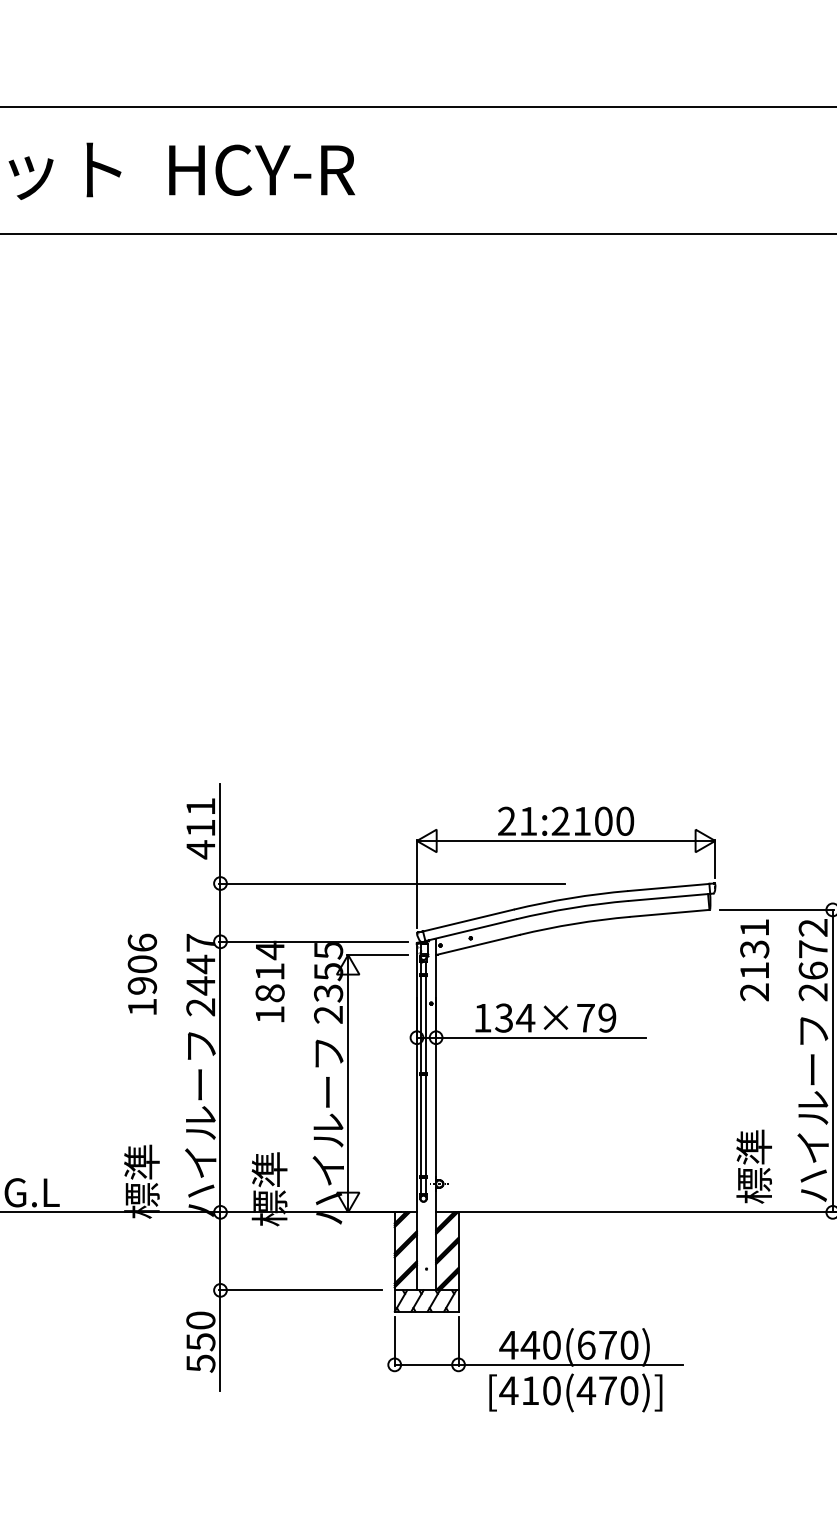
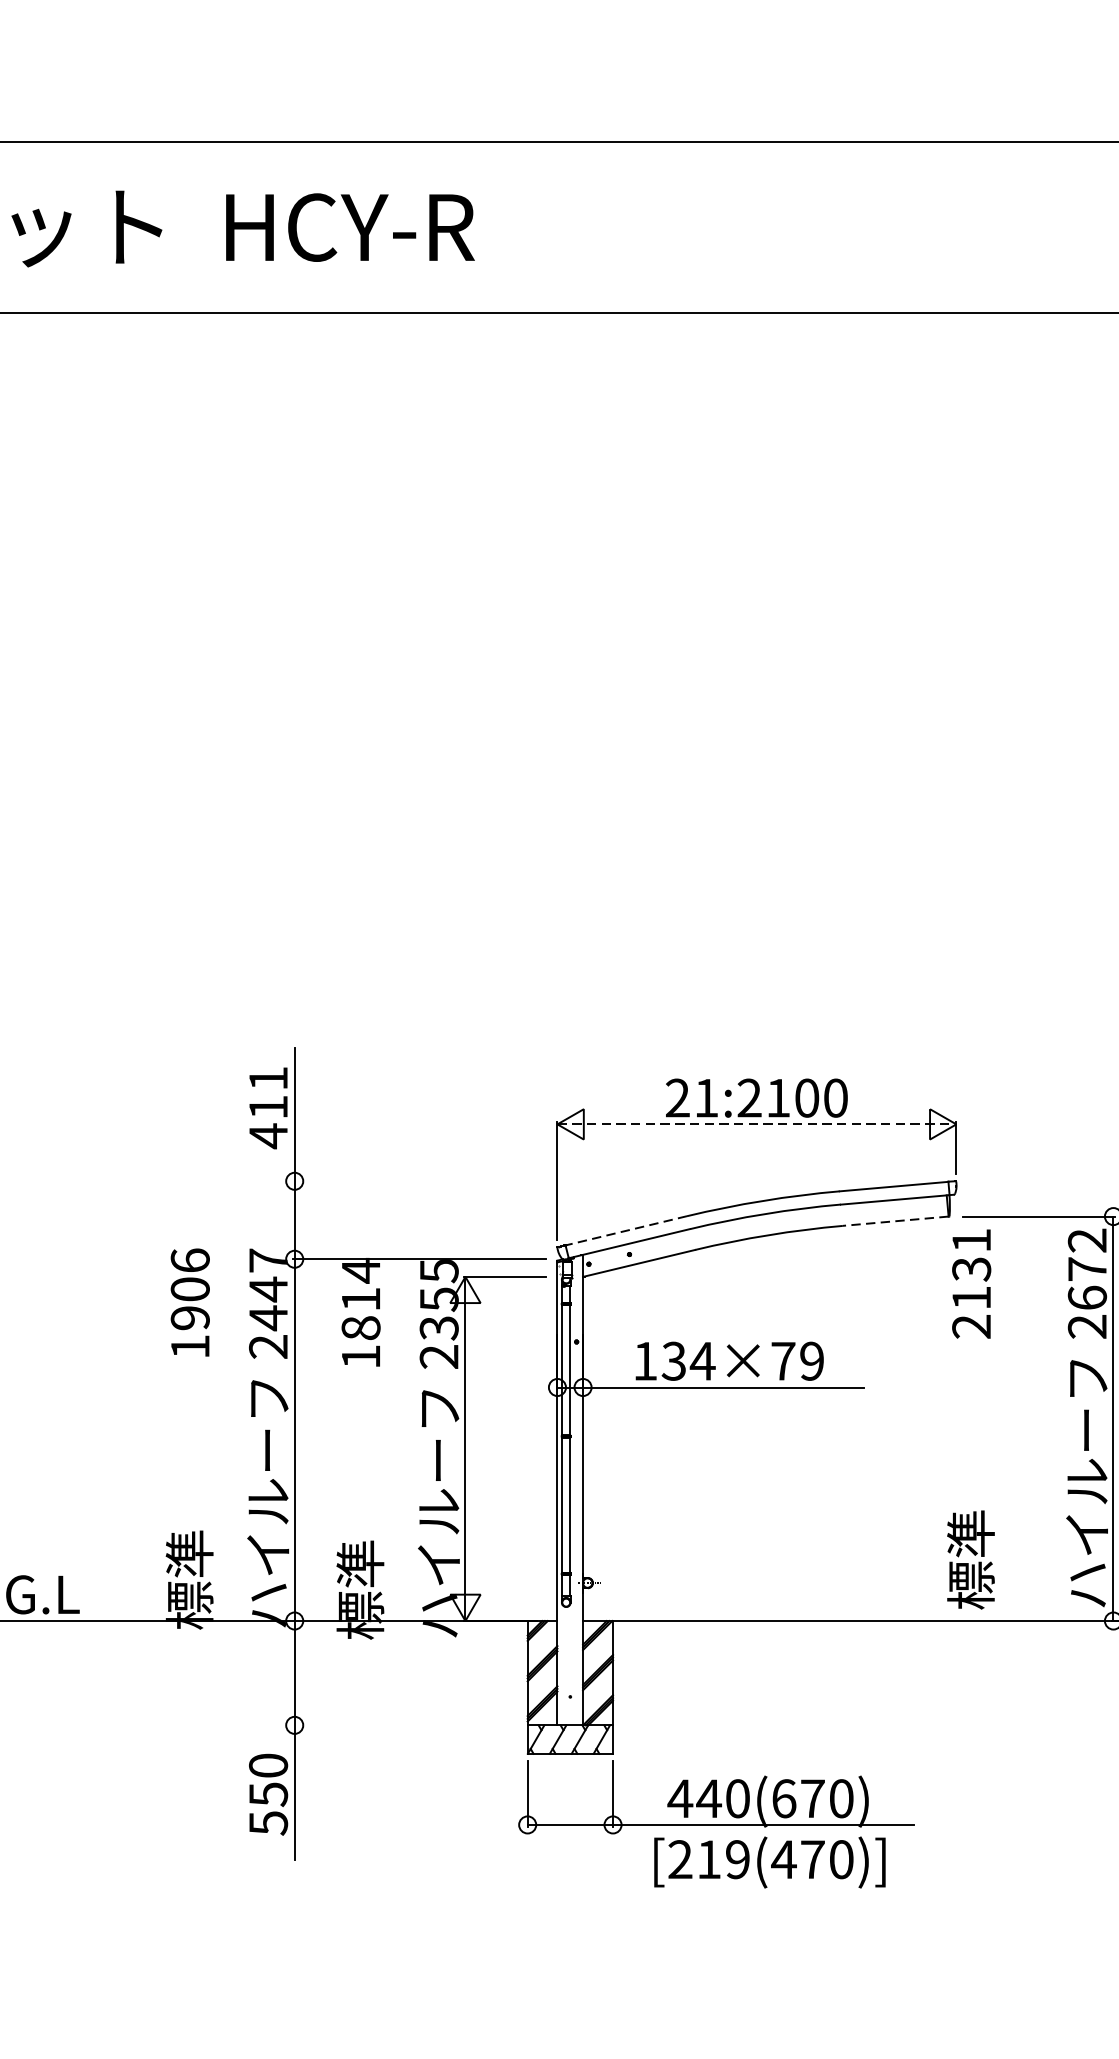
line: (566, 840) -> (757, 1123), solid -> dashed
line: (392, 883) -> (524, 1181), removed
line: (669, 913) -> (895, 1221), solid -> dashed
line: (468, 920) -> (626, 1230), solid -> dashed
text: (753, 1061) -> (970, 1419), moved
line: (300, 1290) -> (401, 1725), removed
text: (529, 1390) -> (707, 1859), [410(470)] -> [219(470)]

